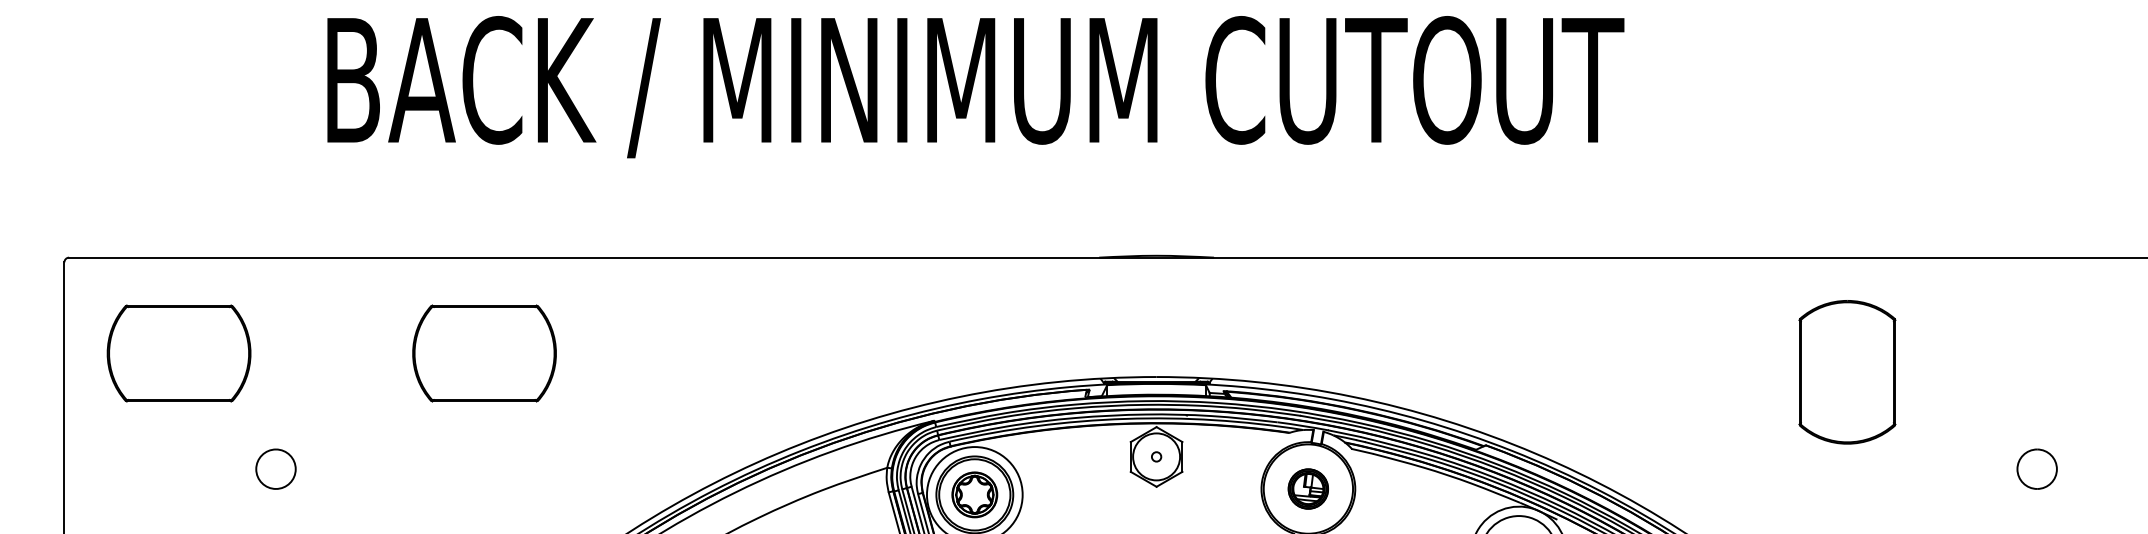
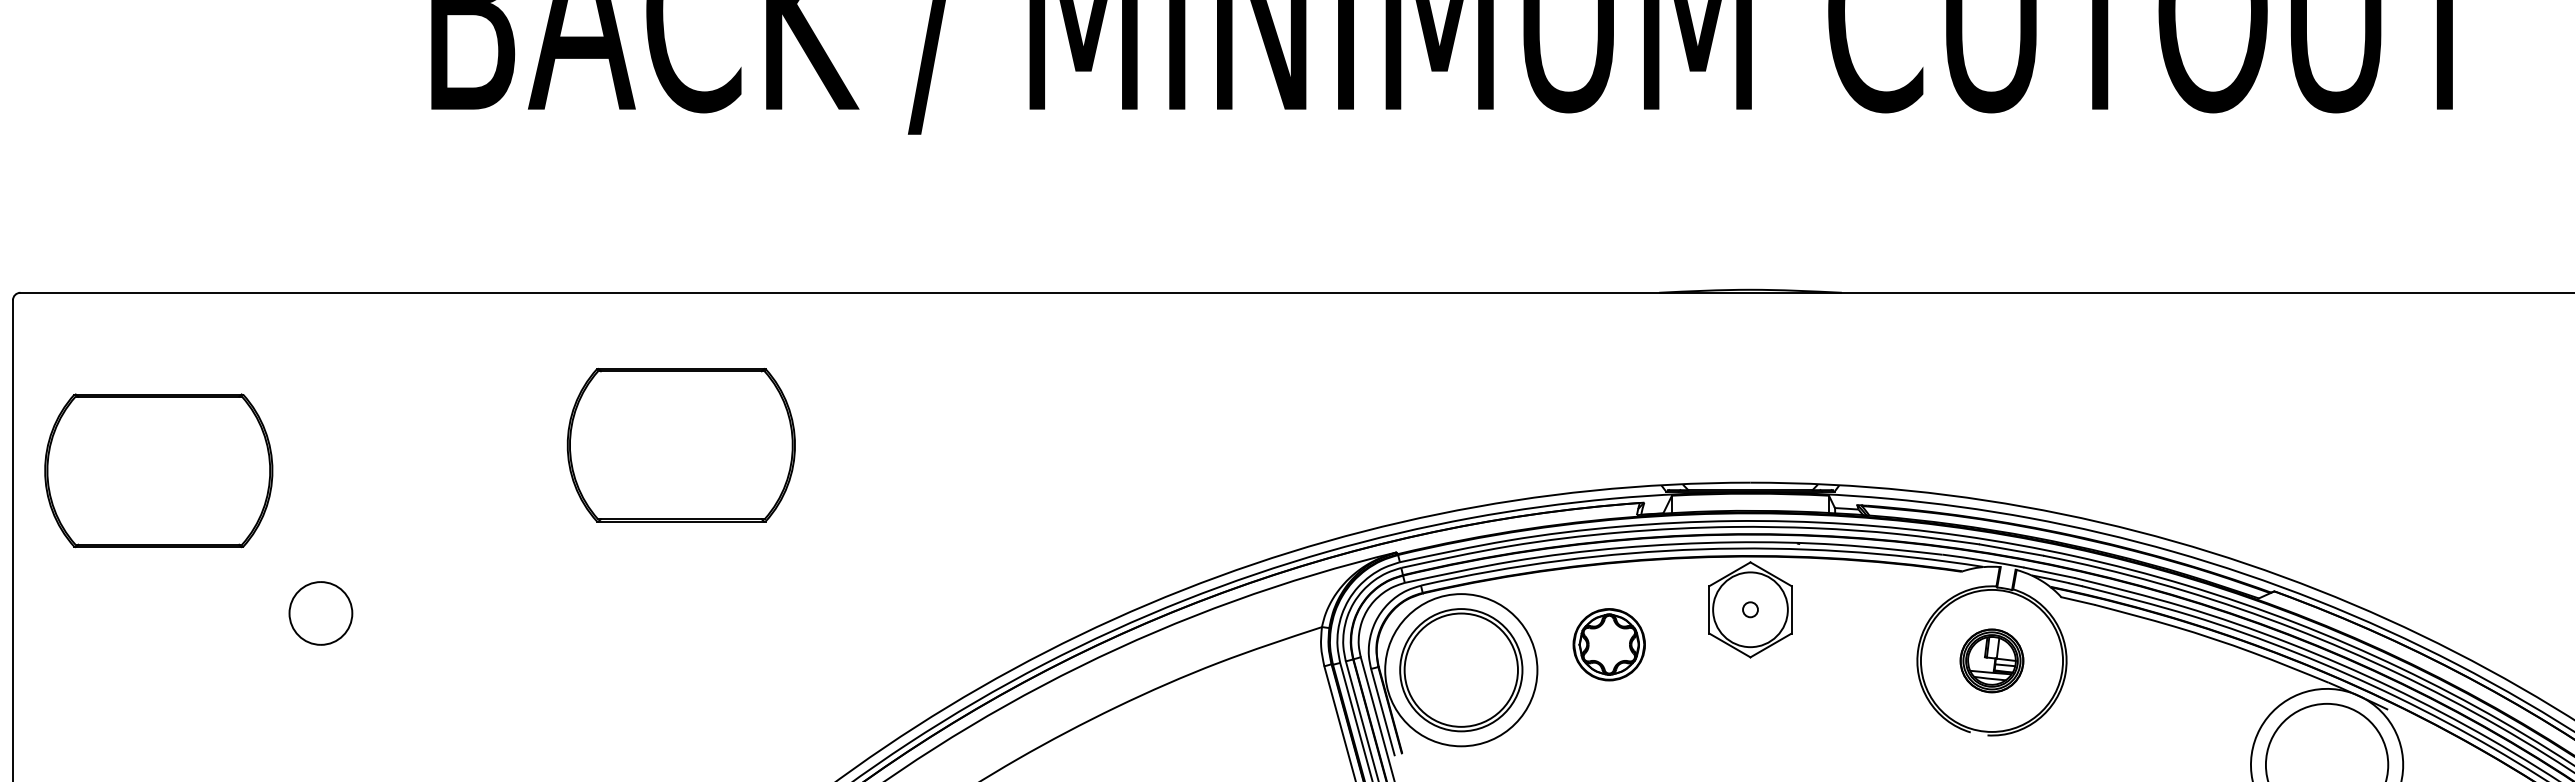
part: (178, 353) -> (157, 470), moved
part: (275, 468) -> (320, 612), moved
part: (974, 494) -> (1608, 644), moved

